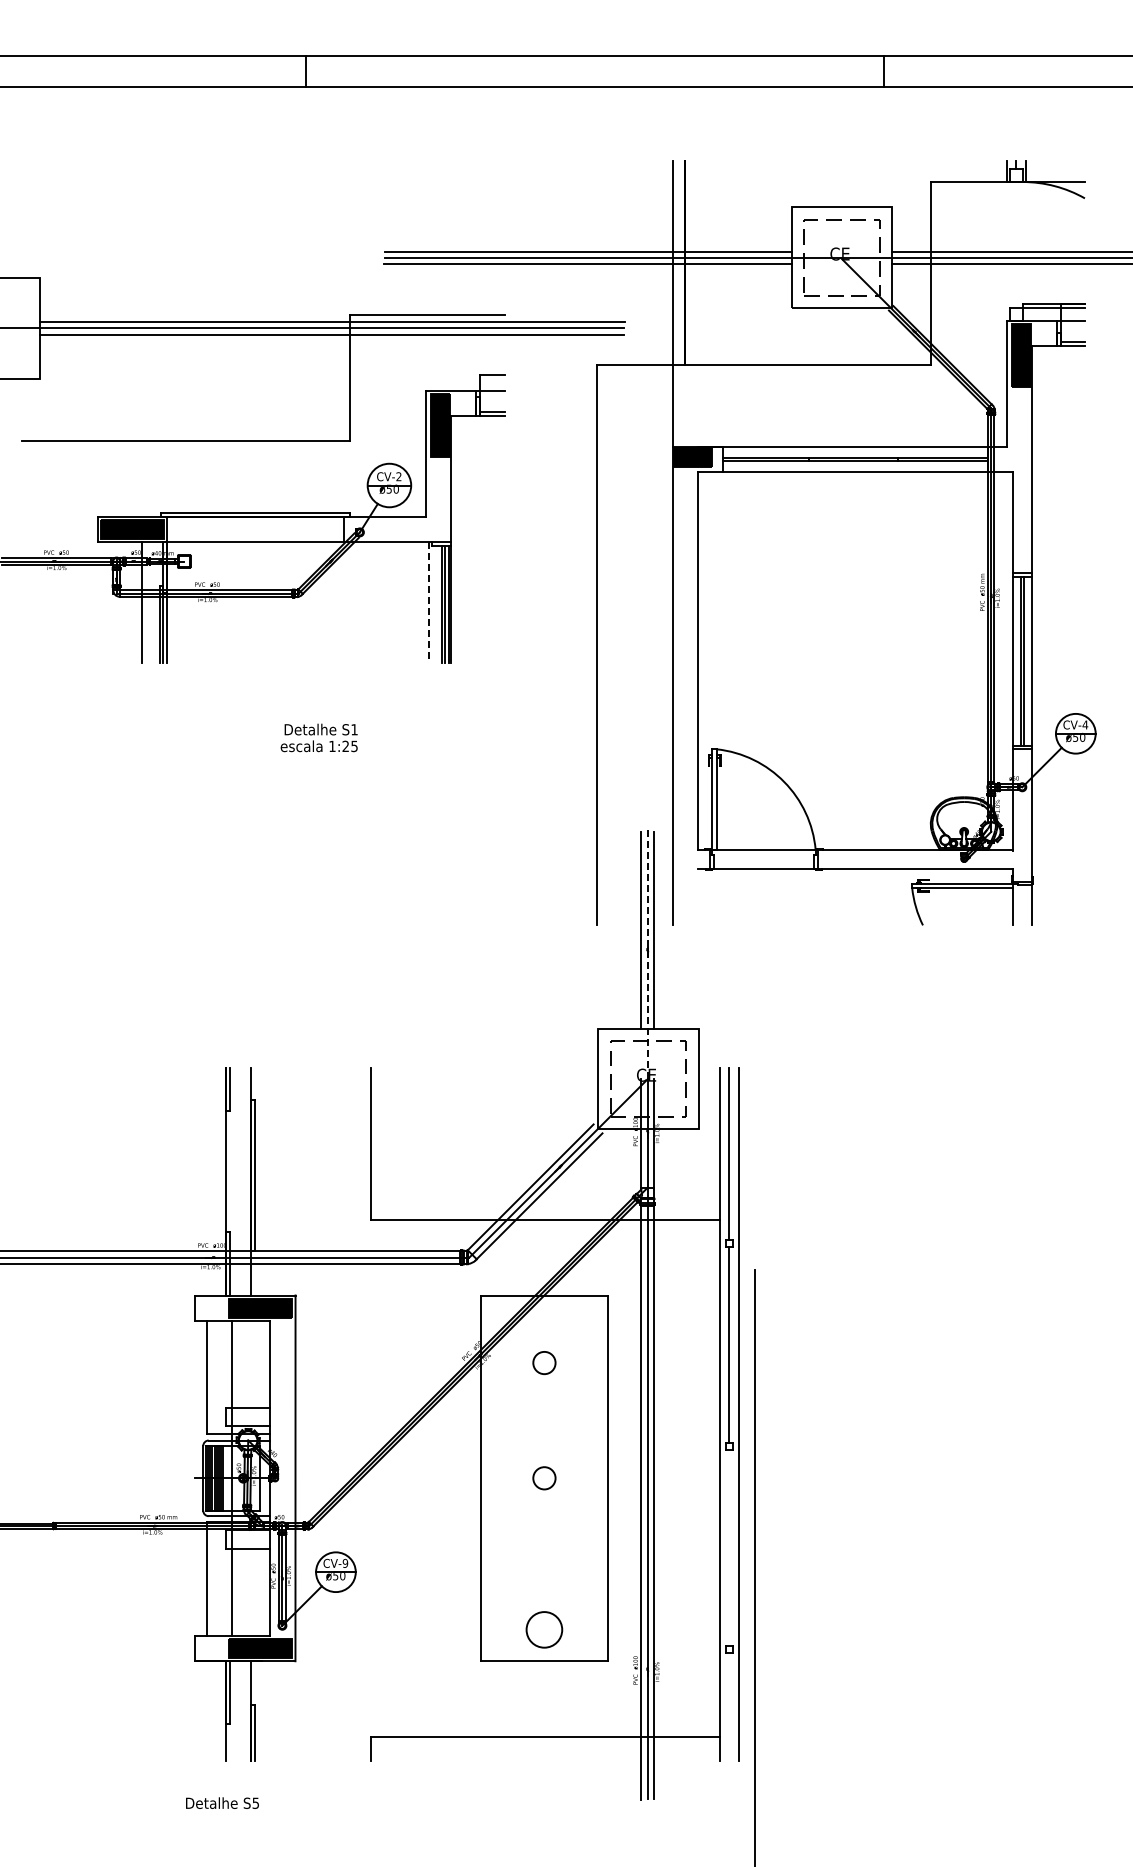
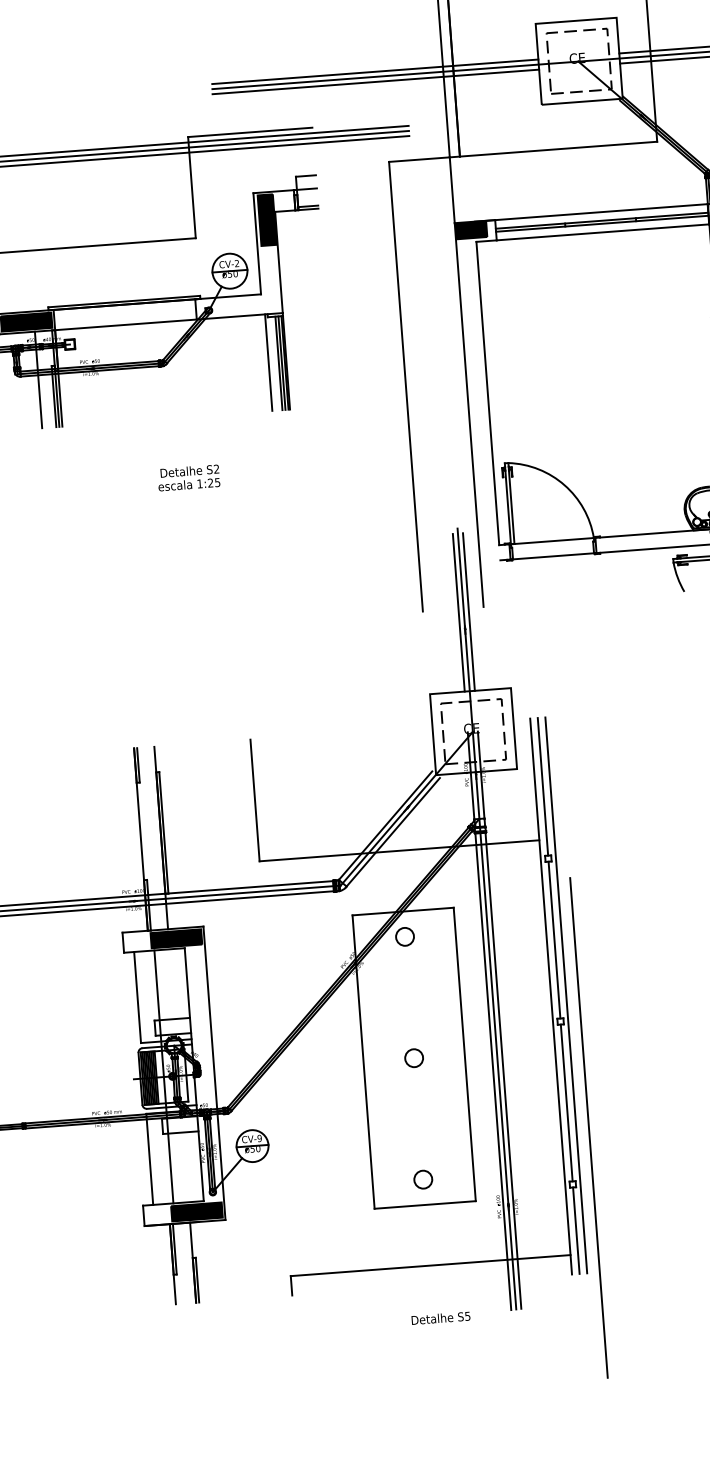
line: (428, 602) -> (268, 362), dashed -> solid
text: (354, 729) -> (216, 469), S1 -> S2
line: (647, 952) -> (465, 630), dashed -> solid
circle: (544, 1363) -> (405, 937), moved
line: (729, 1547) -> (566, 1102), added
circle: (544, 1629) -> (423, 1179), size x0.62
line: (729, 1707) -> (576, 1230), added
text: (222, 1802) -> (440, 1317), moved

